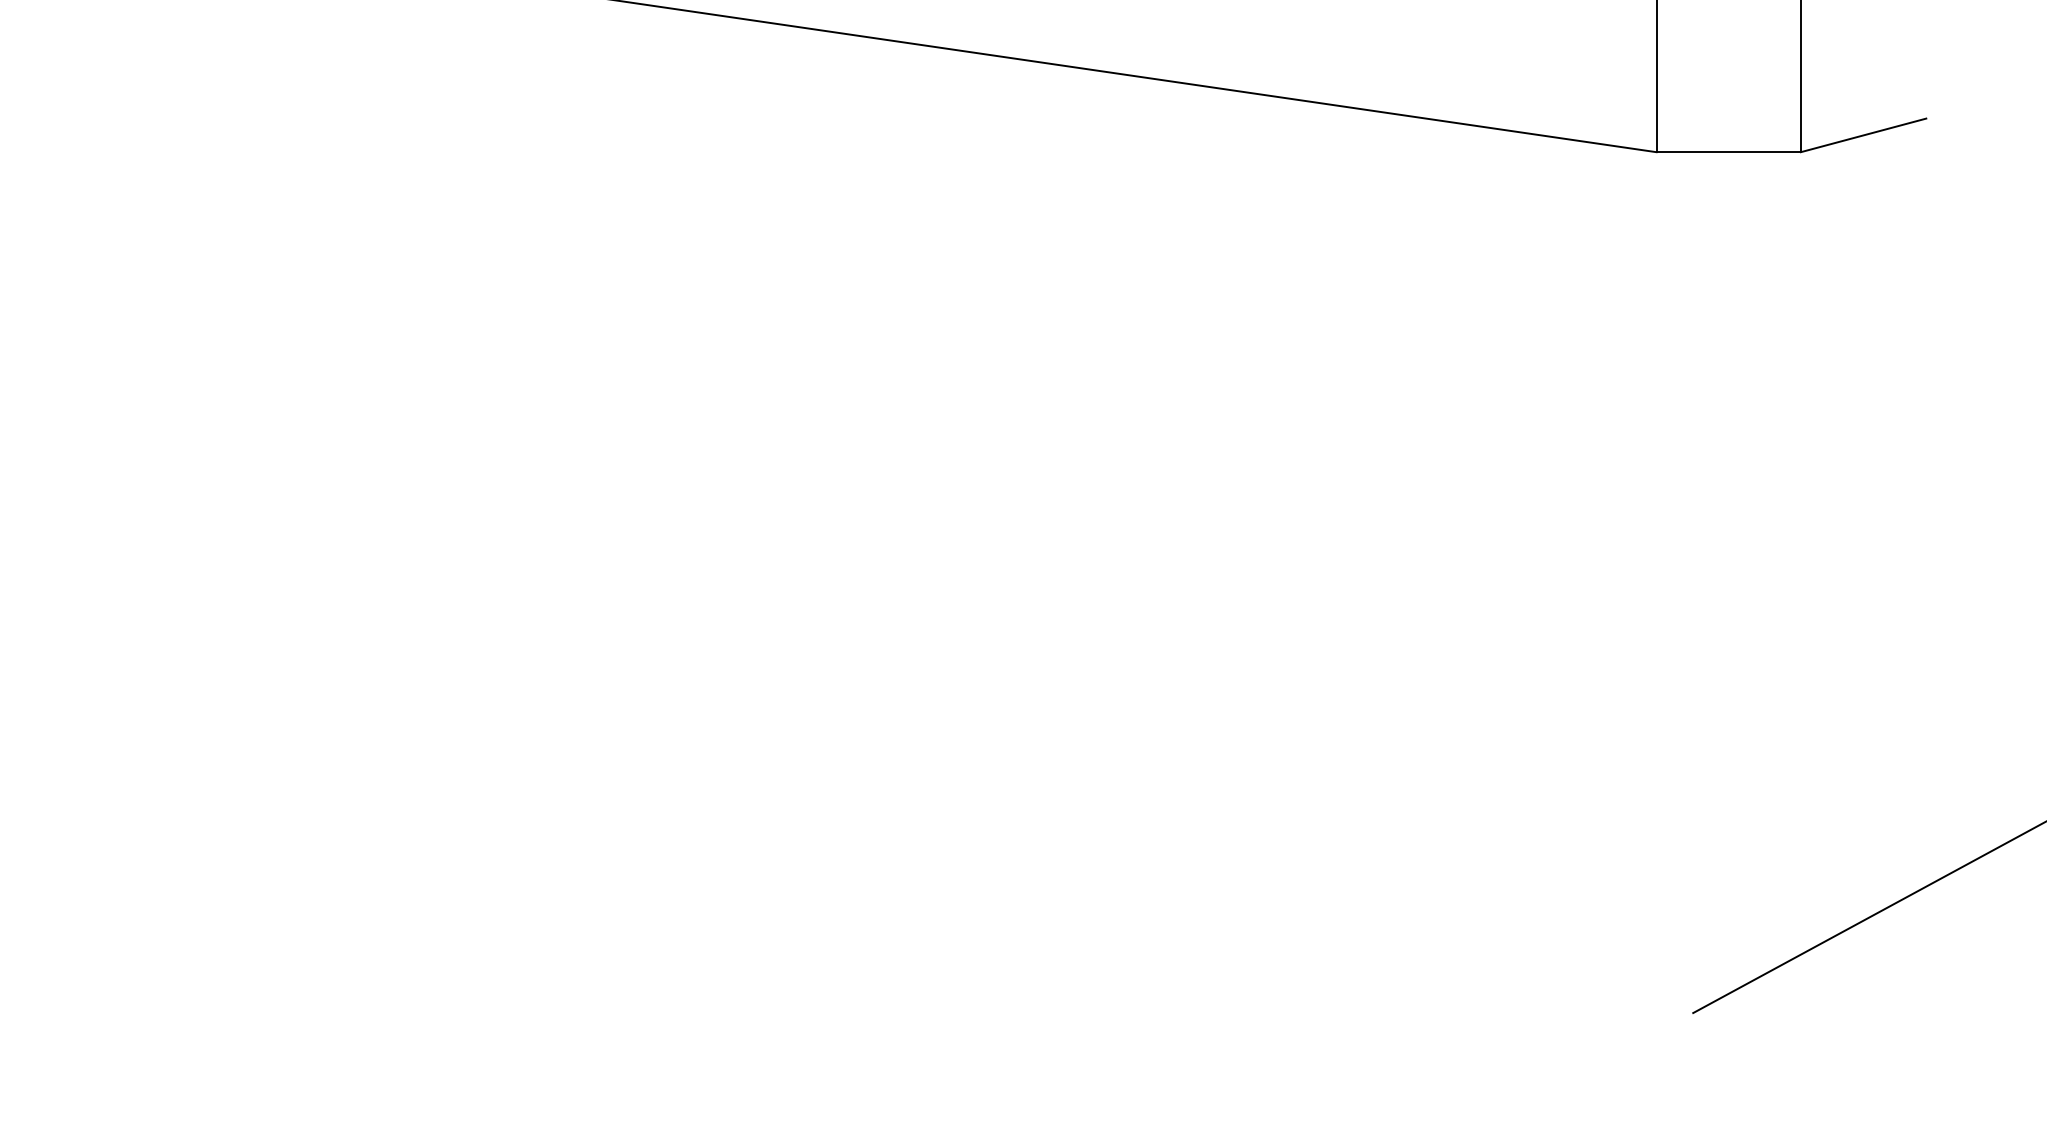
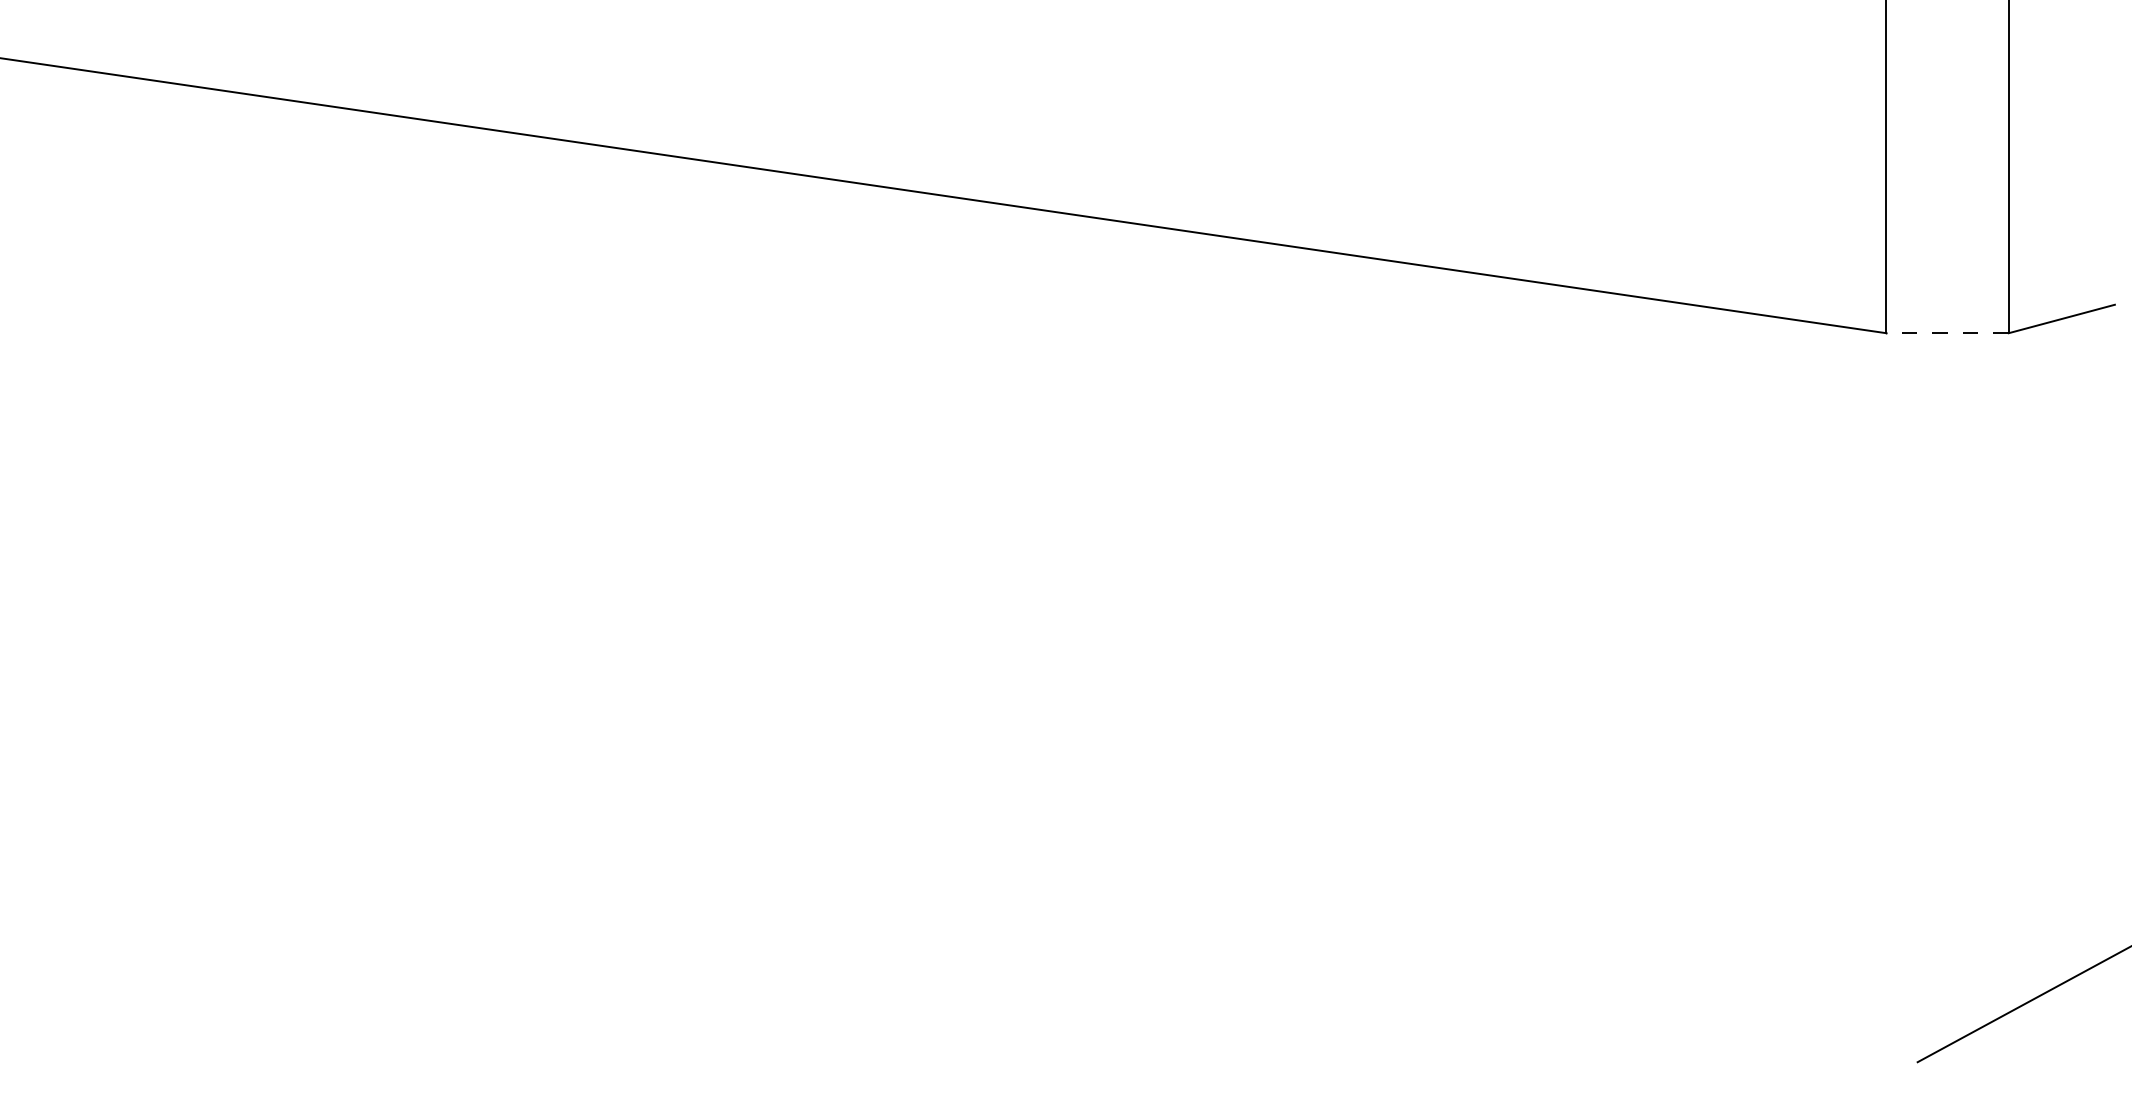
line: (1728, 152) -> (1947, 333), solid -> dashed

